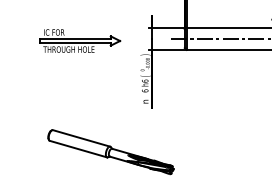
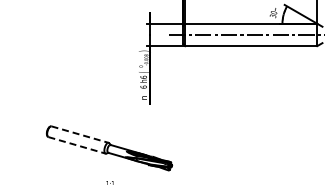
part: (79, 41) -> (78, 37), removed
line: (81, 138) -> (80, 134), solid -> dashed
line: (78, 149) -> (77, 145), solid -> dashed

